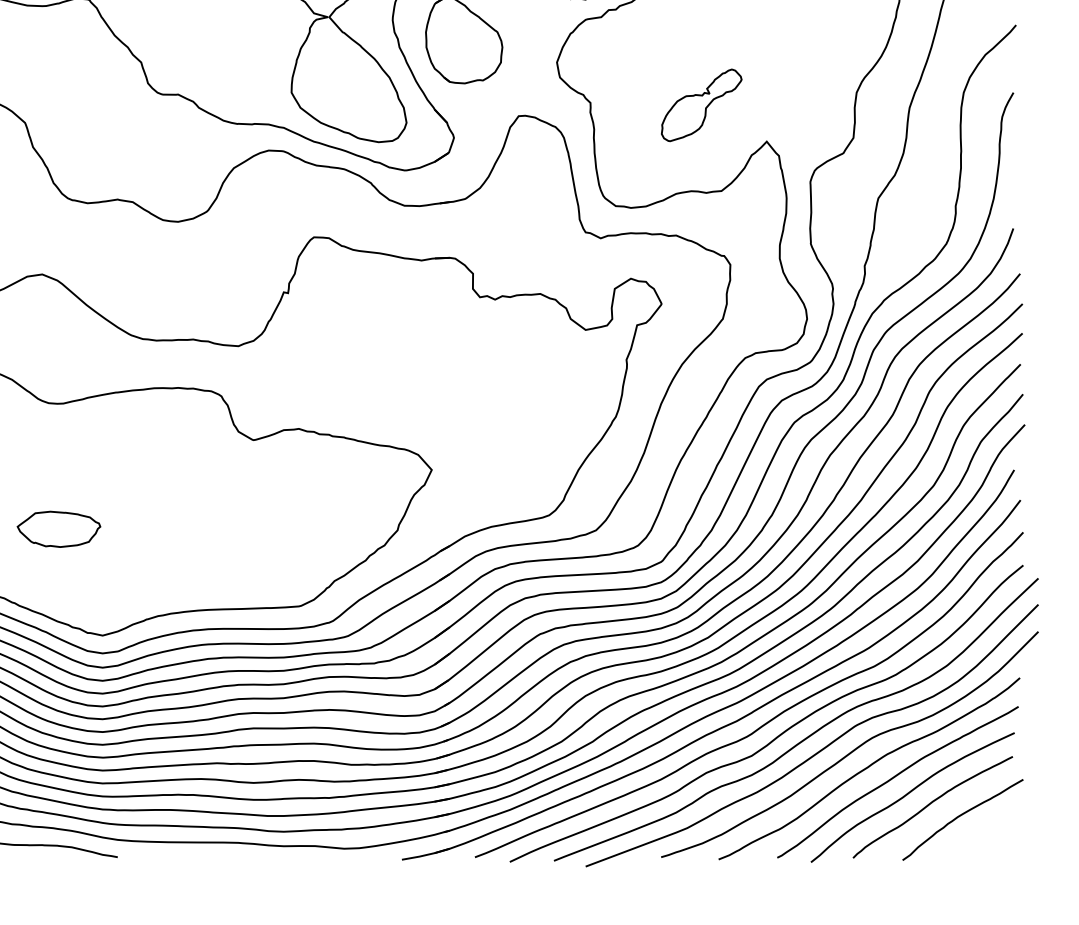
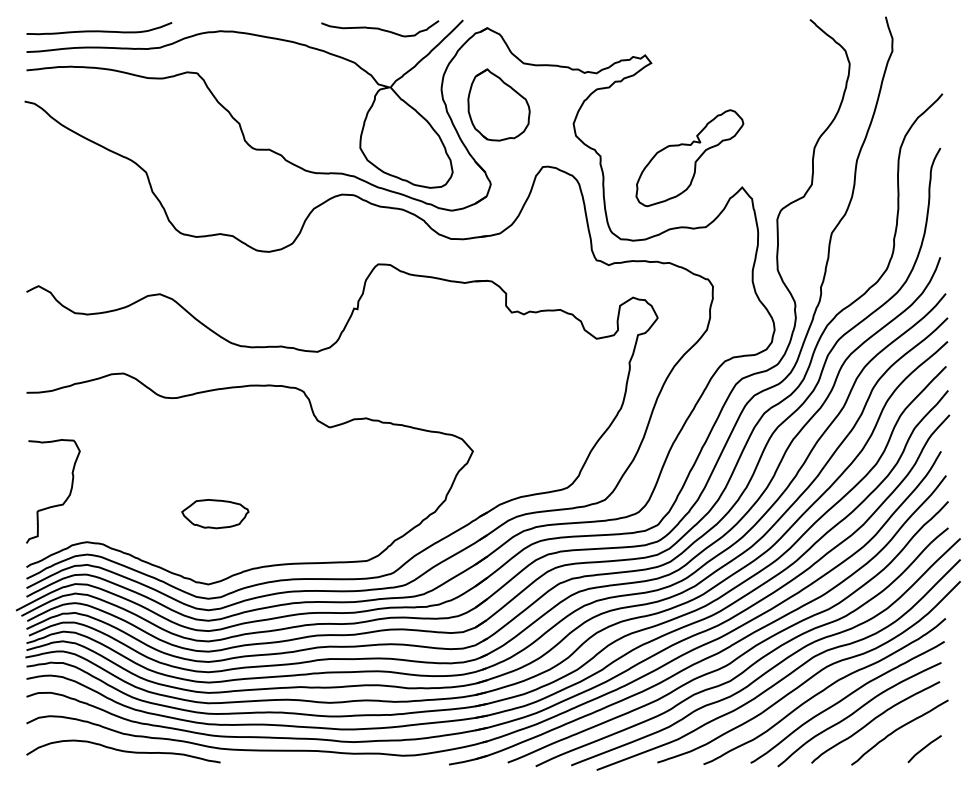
part: (701, 105) -> (689, 158), size x1.67
part: (59, 529) -> (215, 514), moved
curve: (993, 839) -> (924, 748), added

